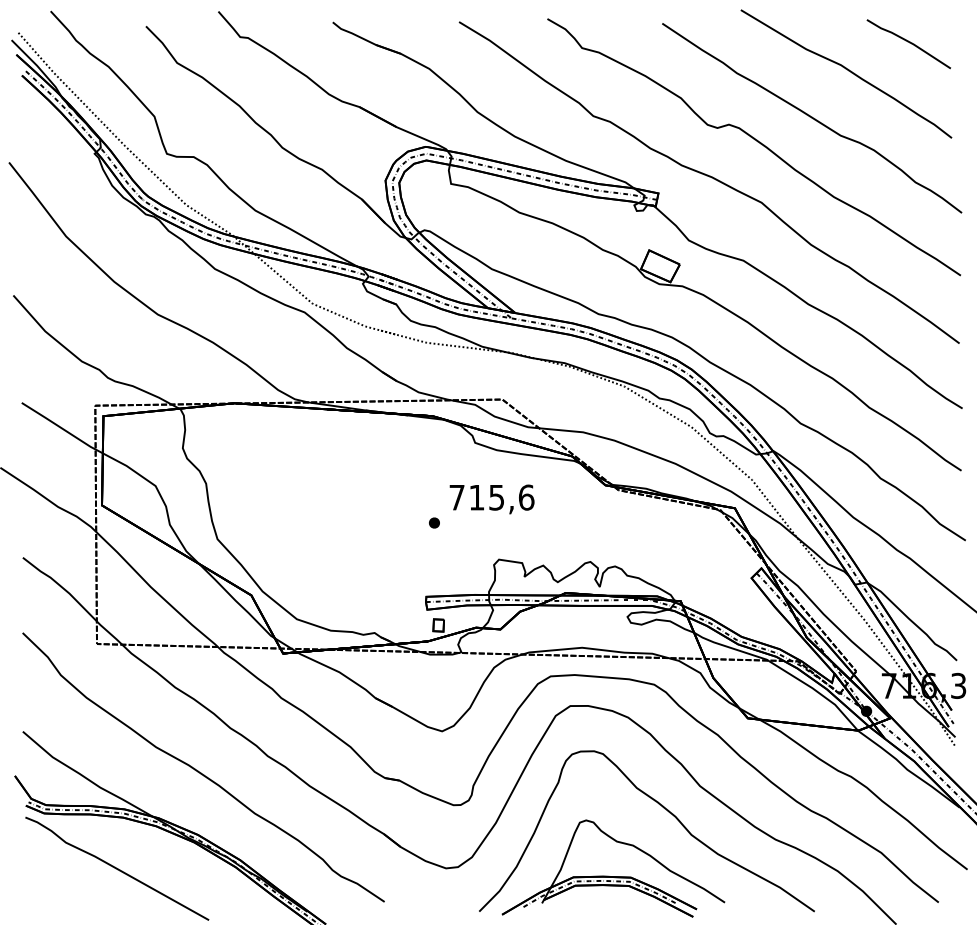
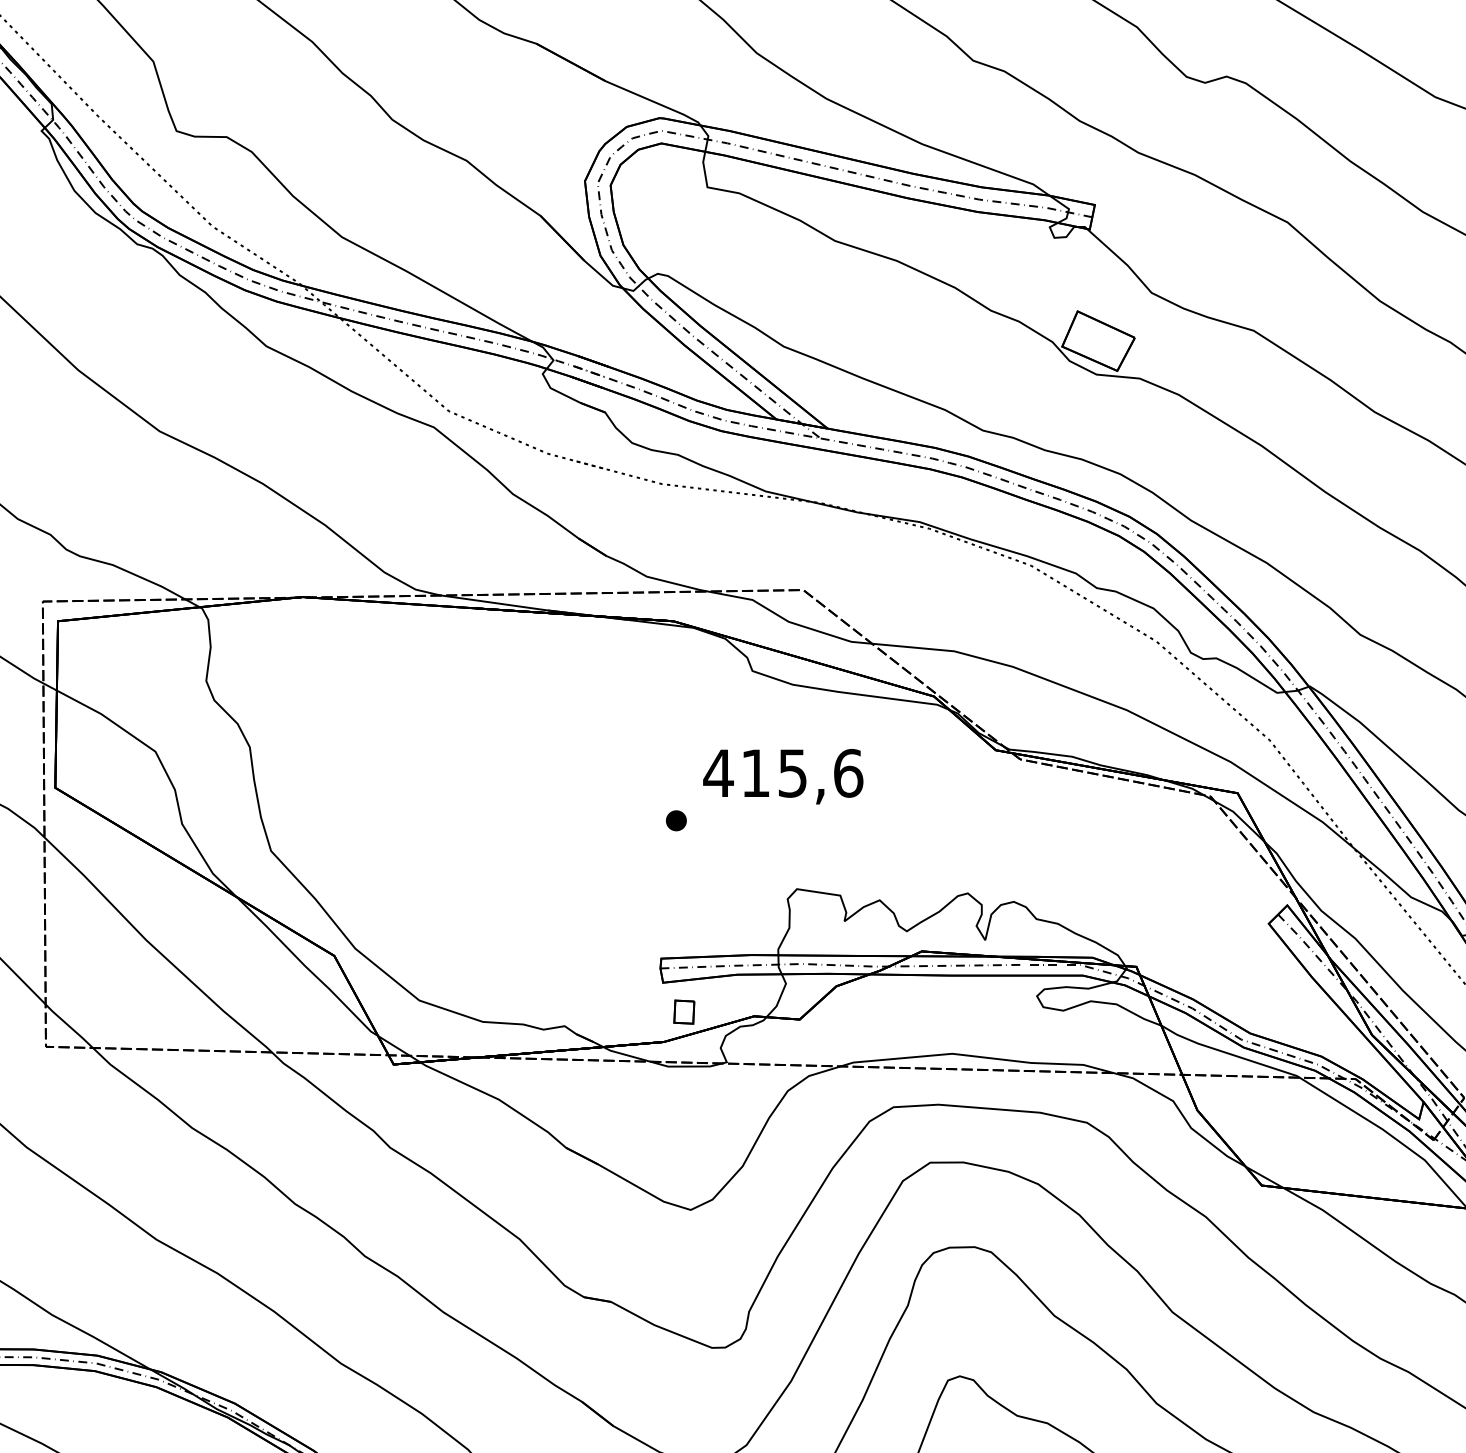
text: (456, 497) -> (717, 773), 715,6 -> 415,6

